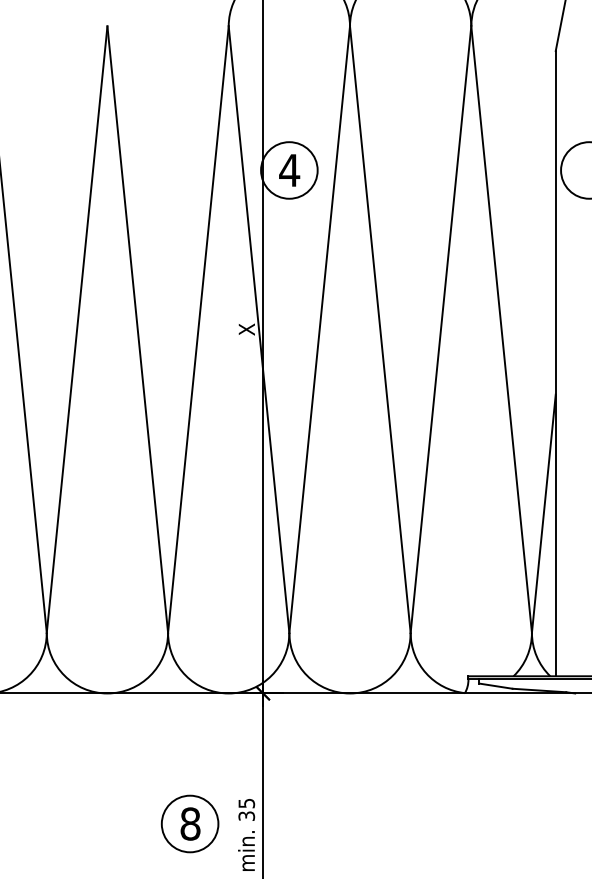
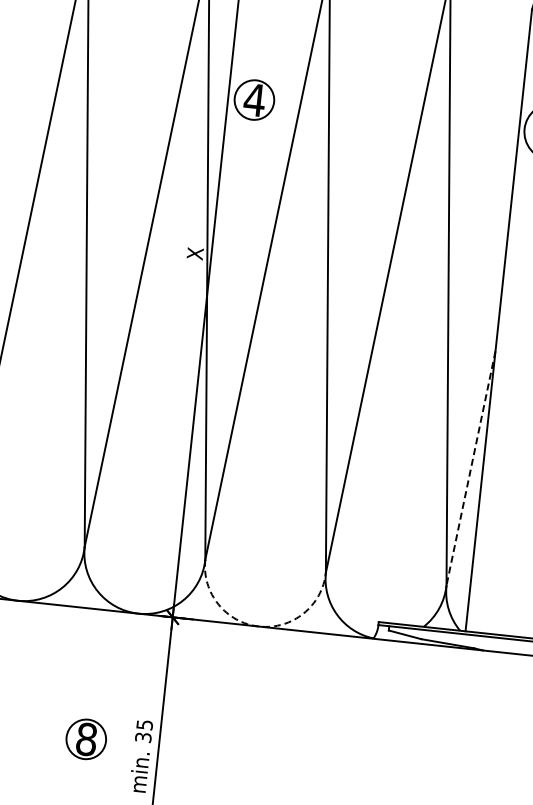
circle: (289, 170) -> (254, 100), size x0.7
line: (543, 513) -> (470, 468), solid -> dashed
arc: (350, 693) -> (259, 626), solid -> dashed
circle: (189, 823) -> (85, 738), size x0.7

